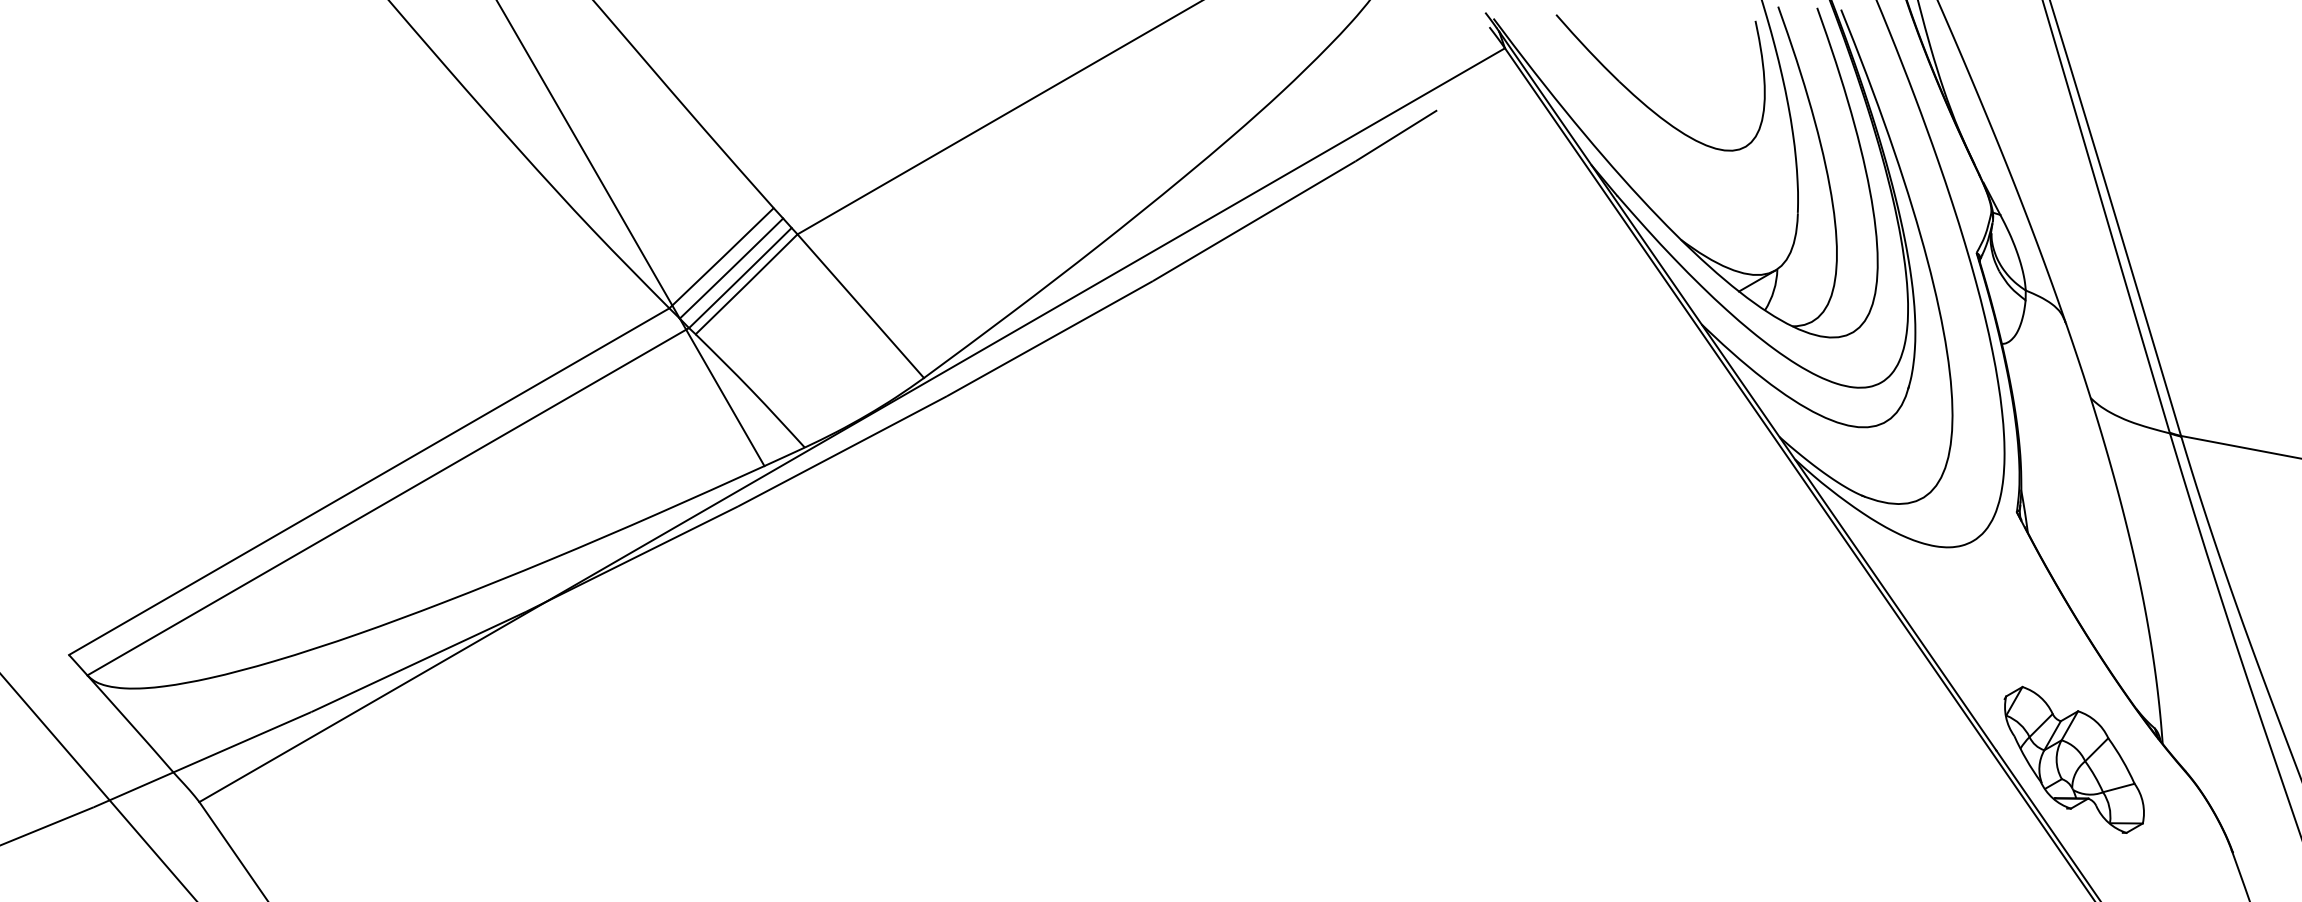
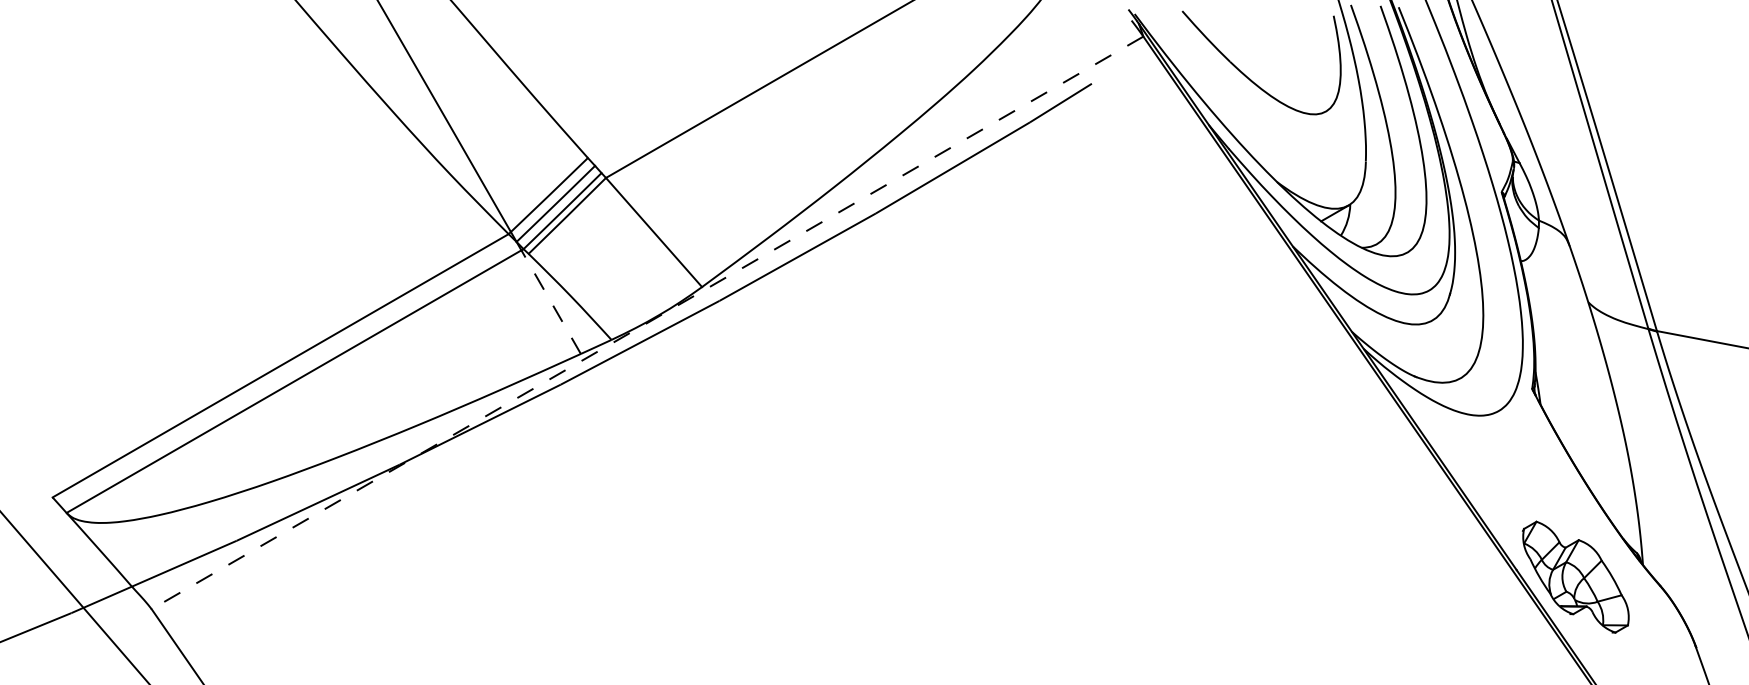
line: (725, 397) -> (551, 301), solid -> dashed
line: (852, 425) -> (647, 323), solid -> dashed

